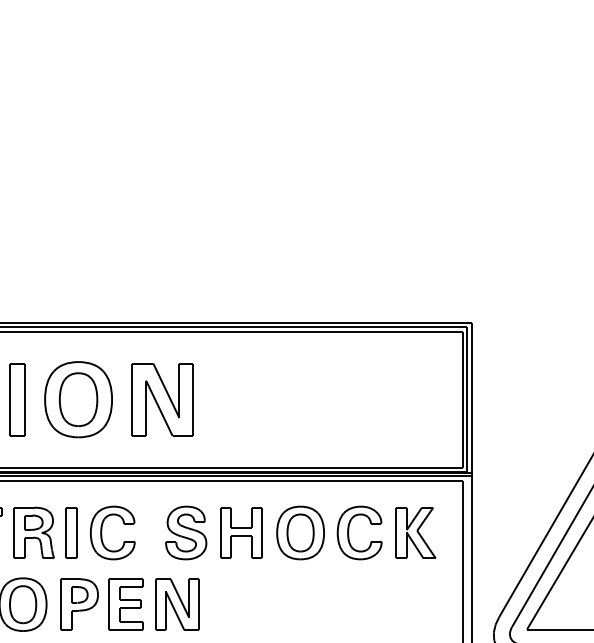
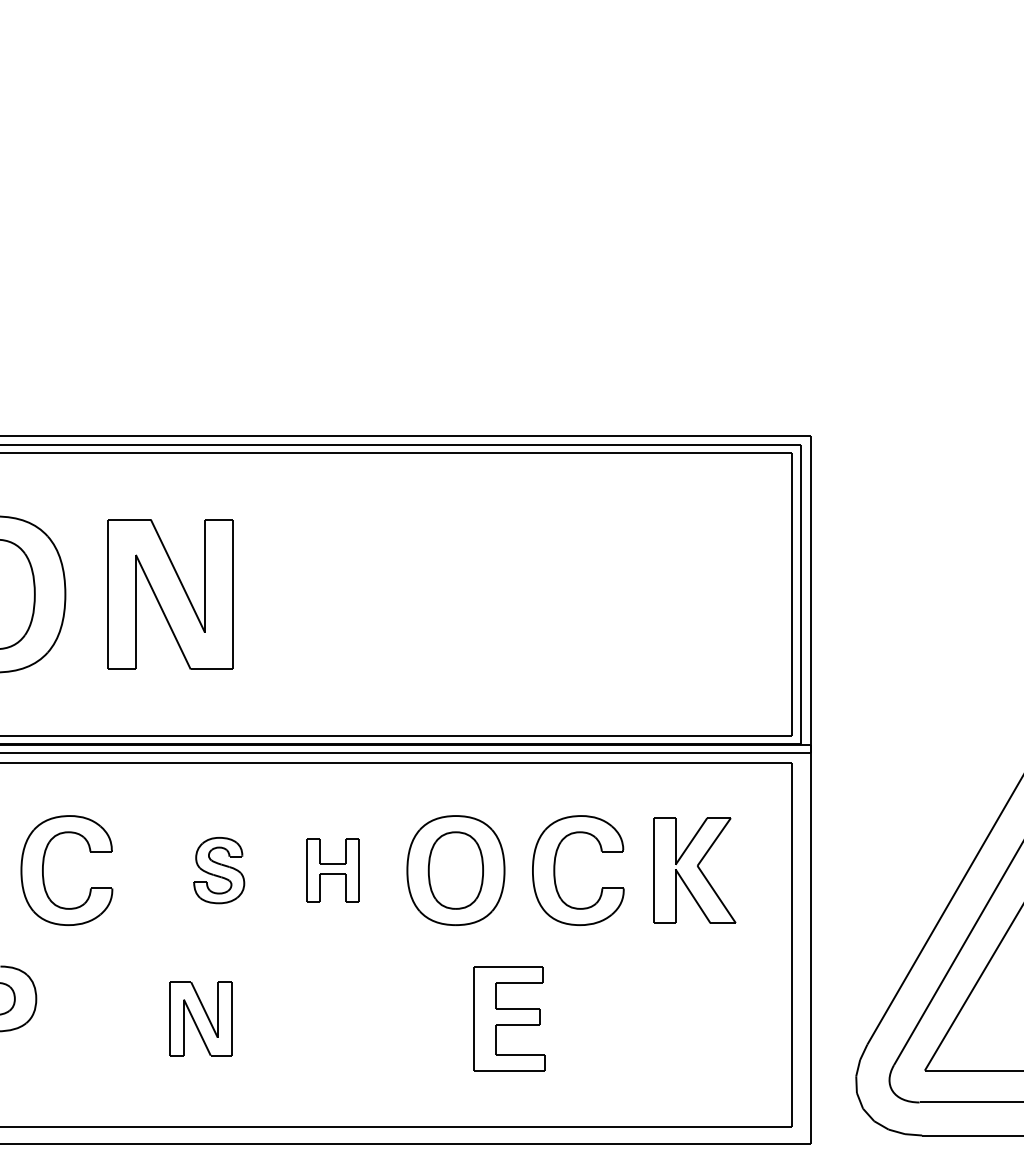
part: (186, 532) -> (219, 869), size x0.6
part: (241, 532) -> (333, 869), size x0.6
part: (125, 604) -> (507, 1018), moved
part: (177, 604) -> (200, 1018), size x0.7

